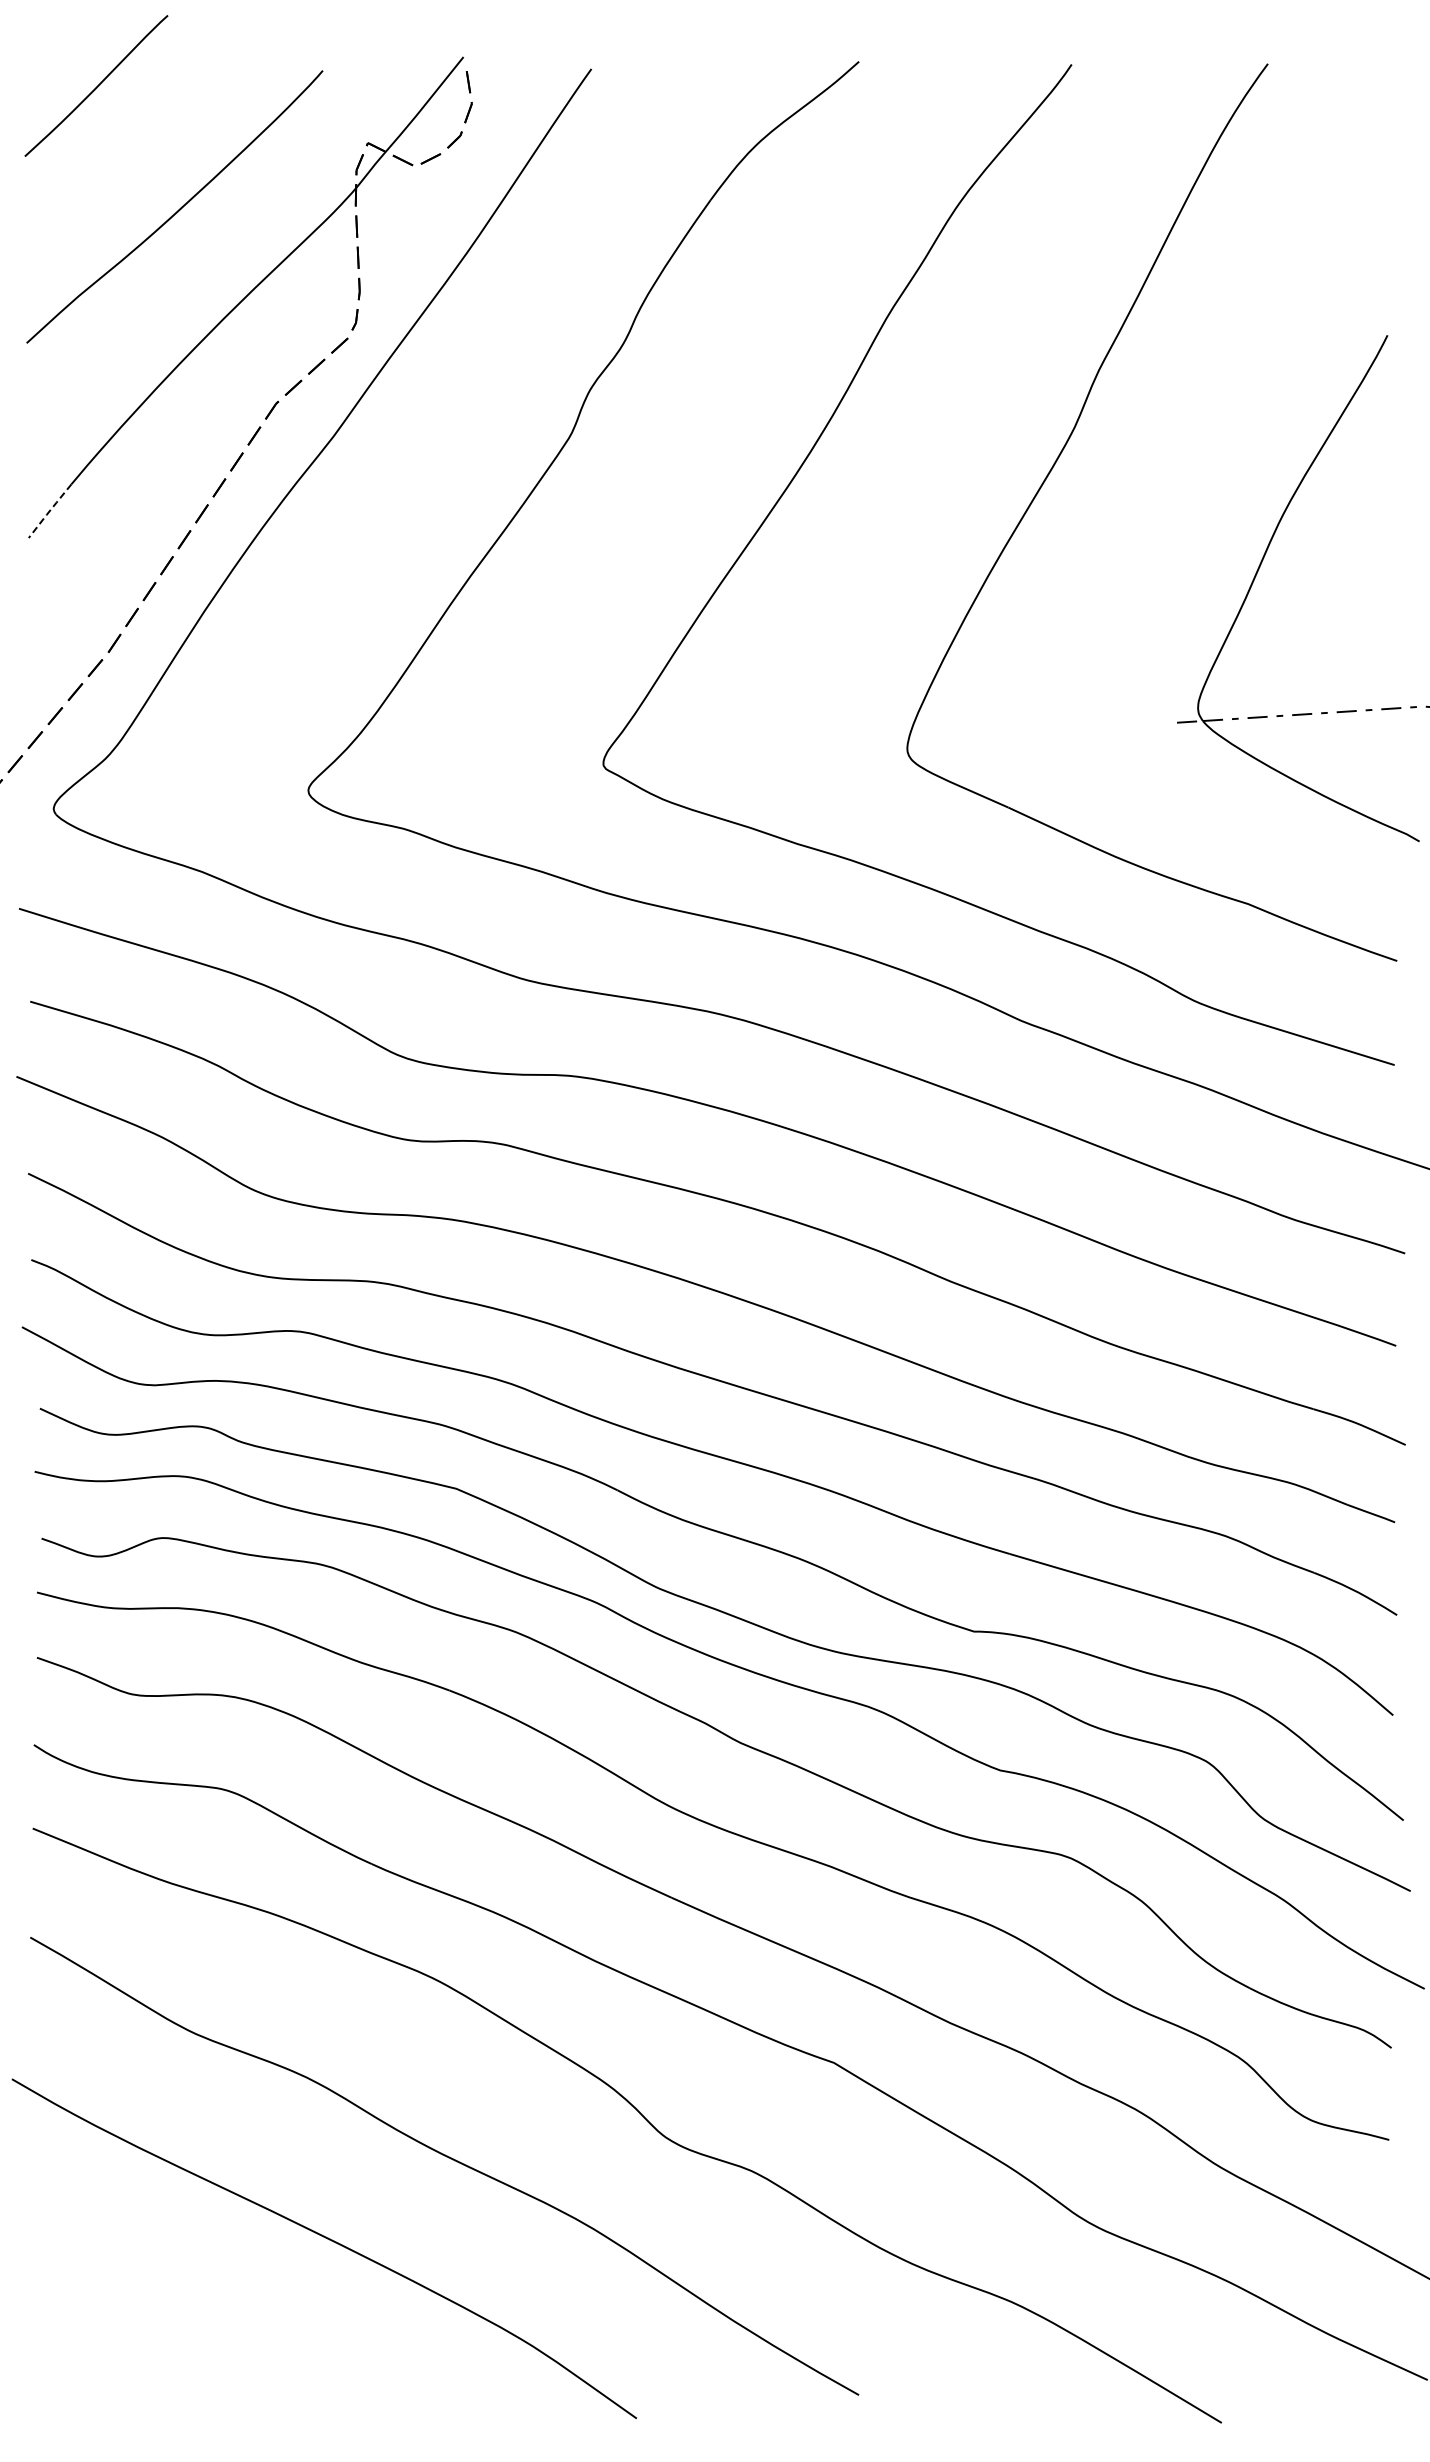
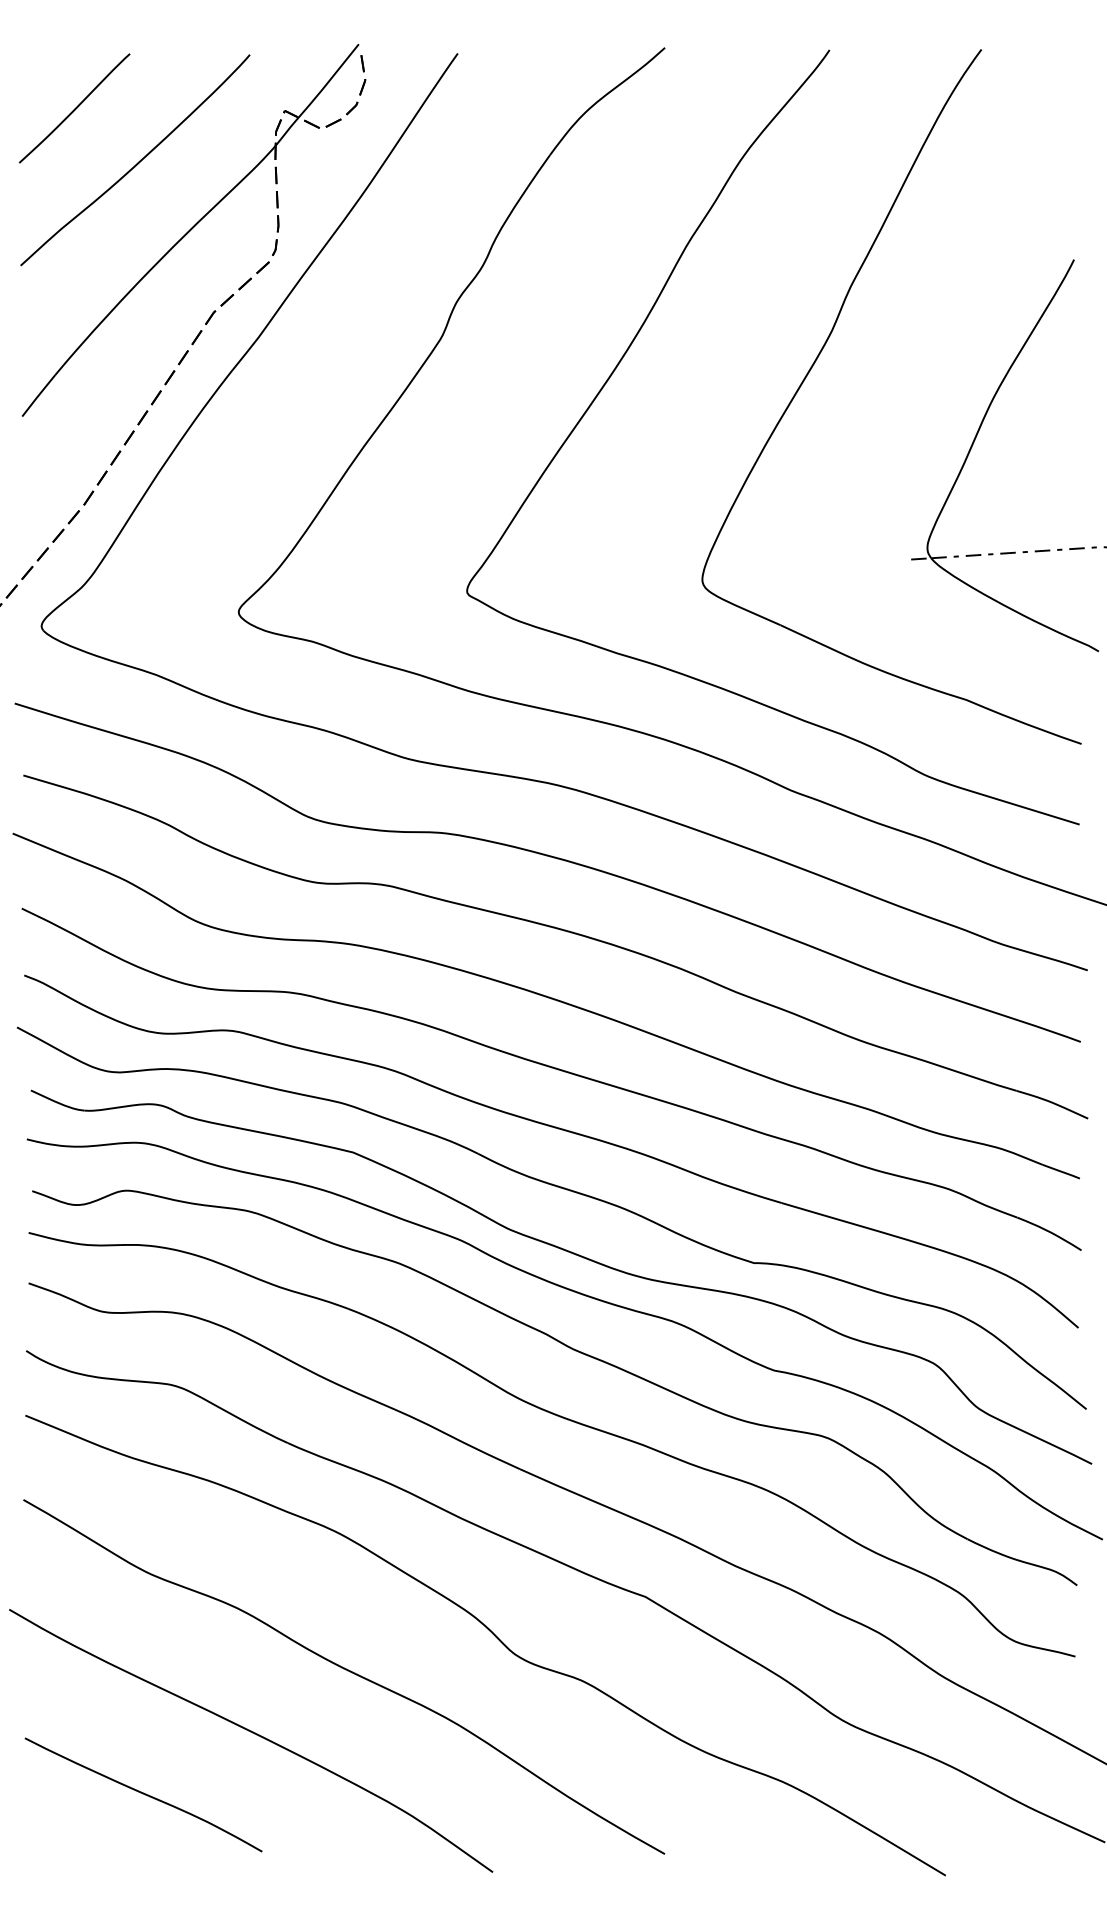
curve: (97, 85) -> (75, 108), moved
line: (49, 510) -> (38, 395), dashed -> solid
curve: (185, 2317) -> (143, 1794), added

